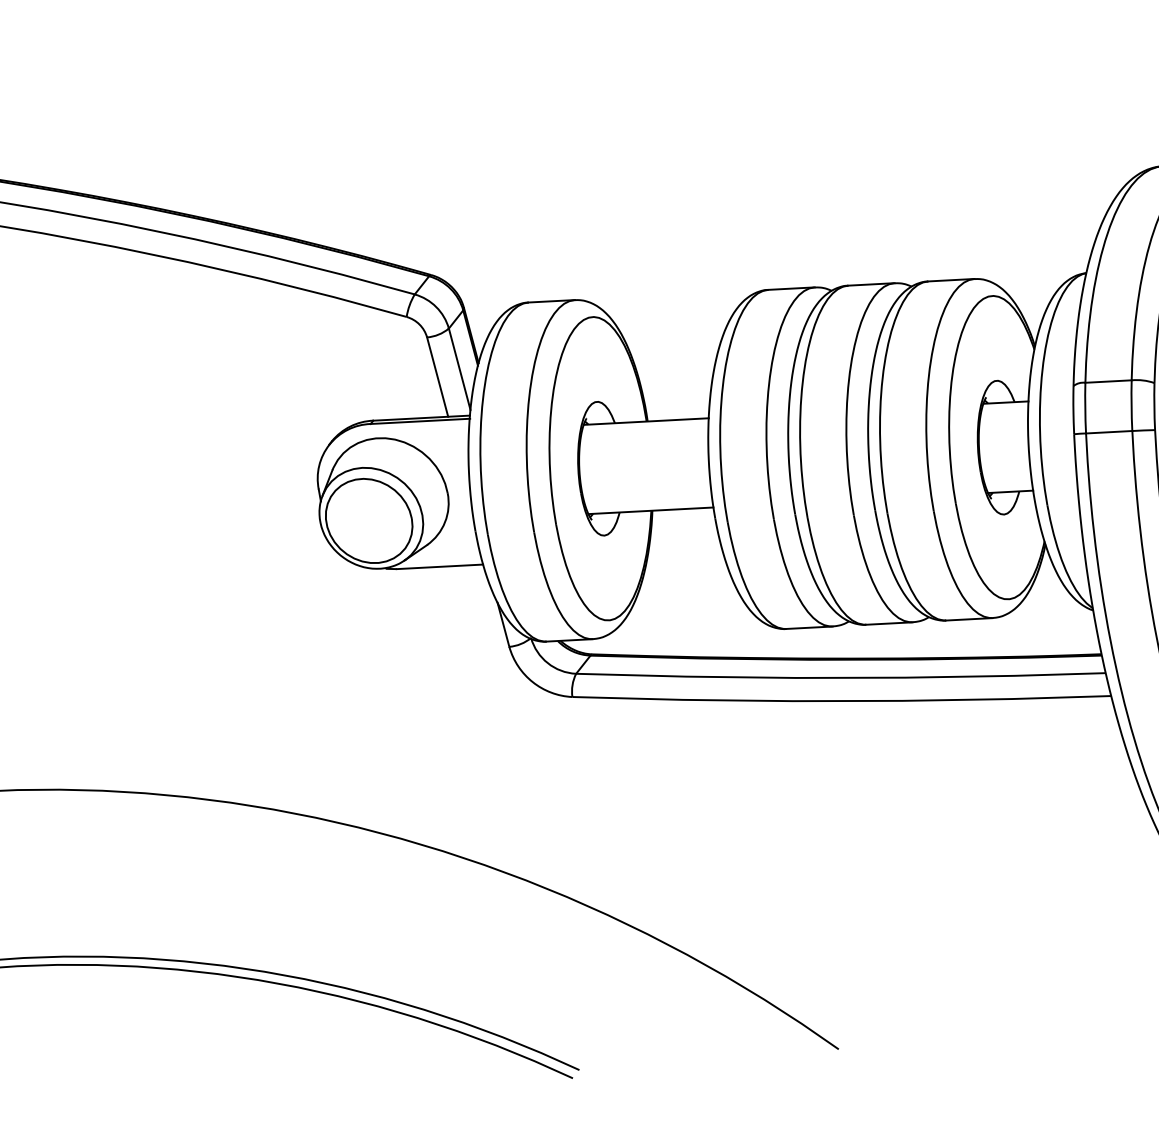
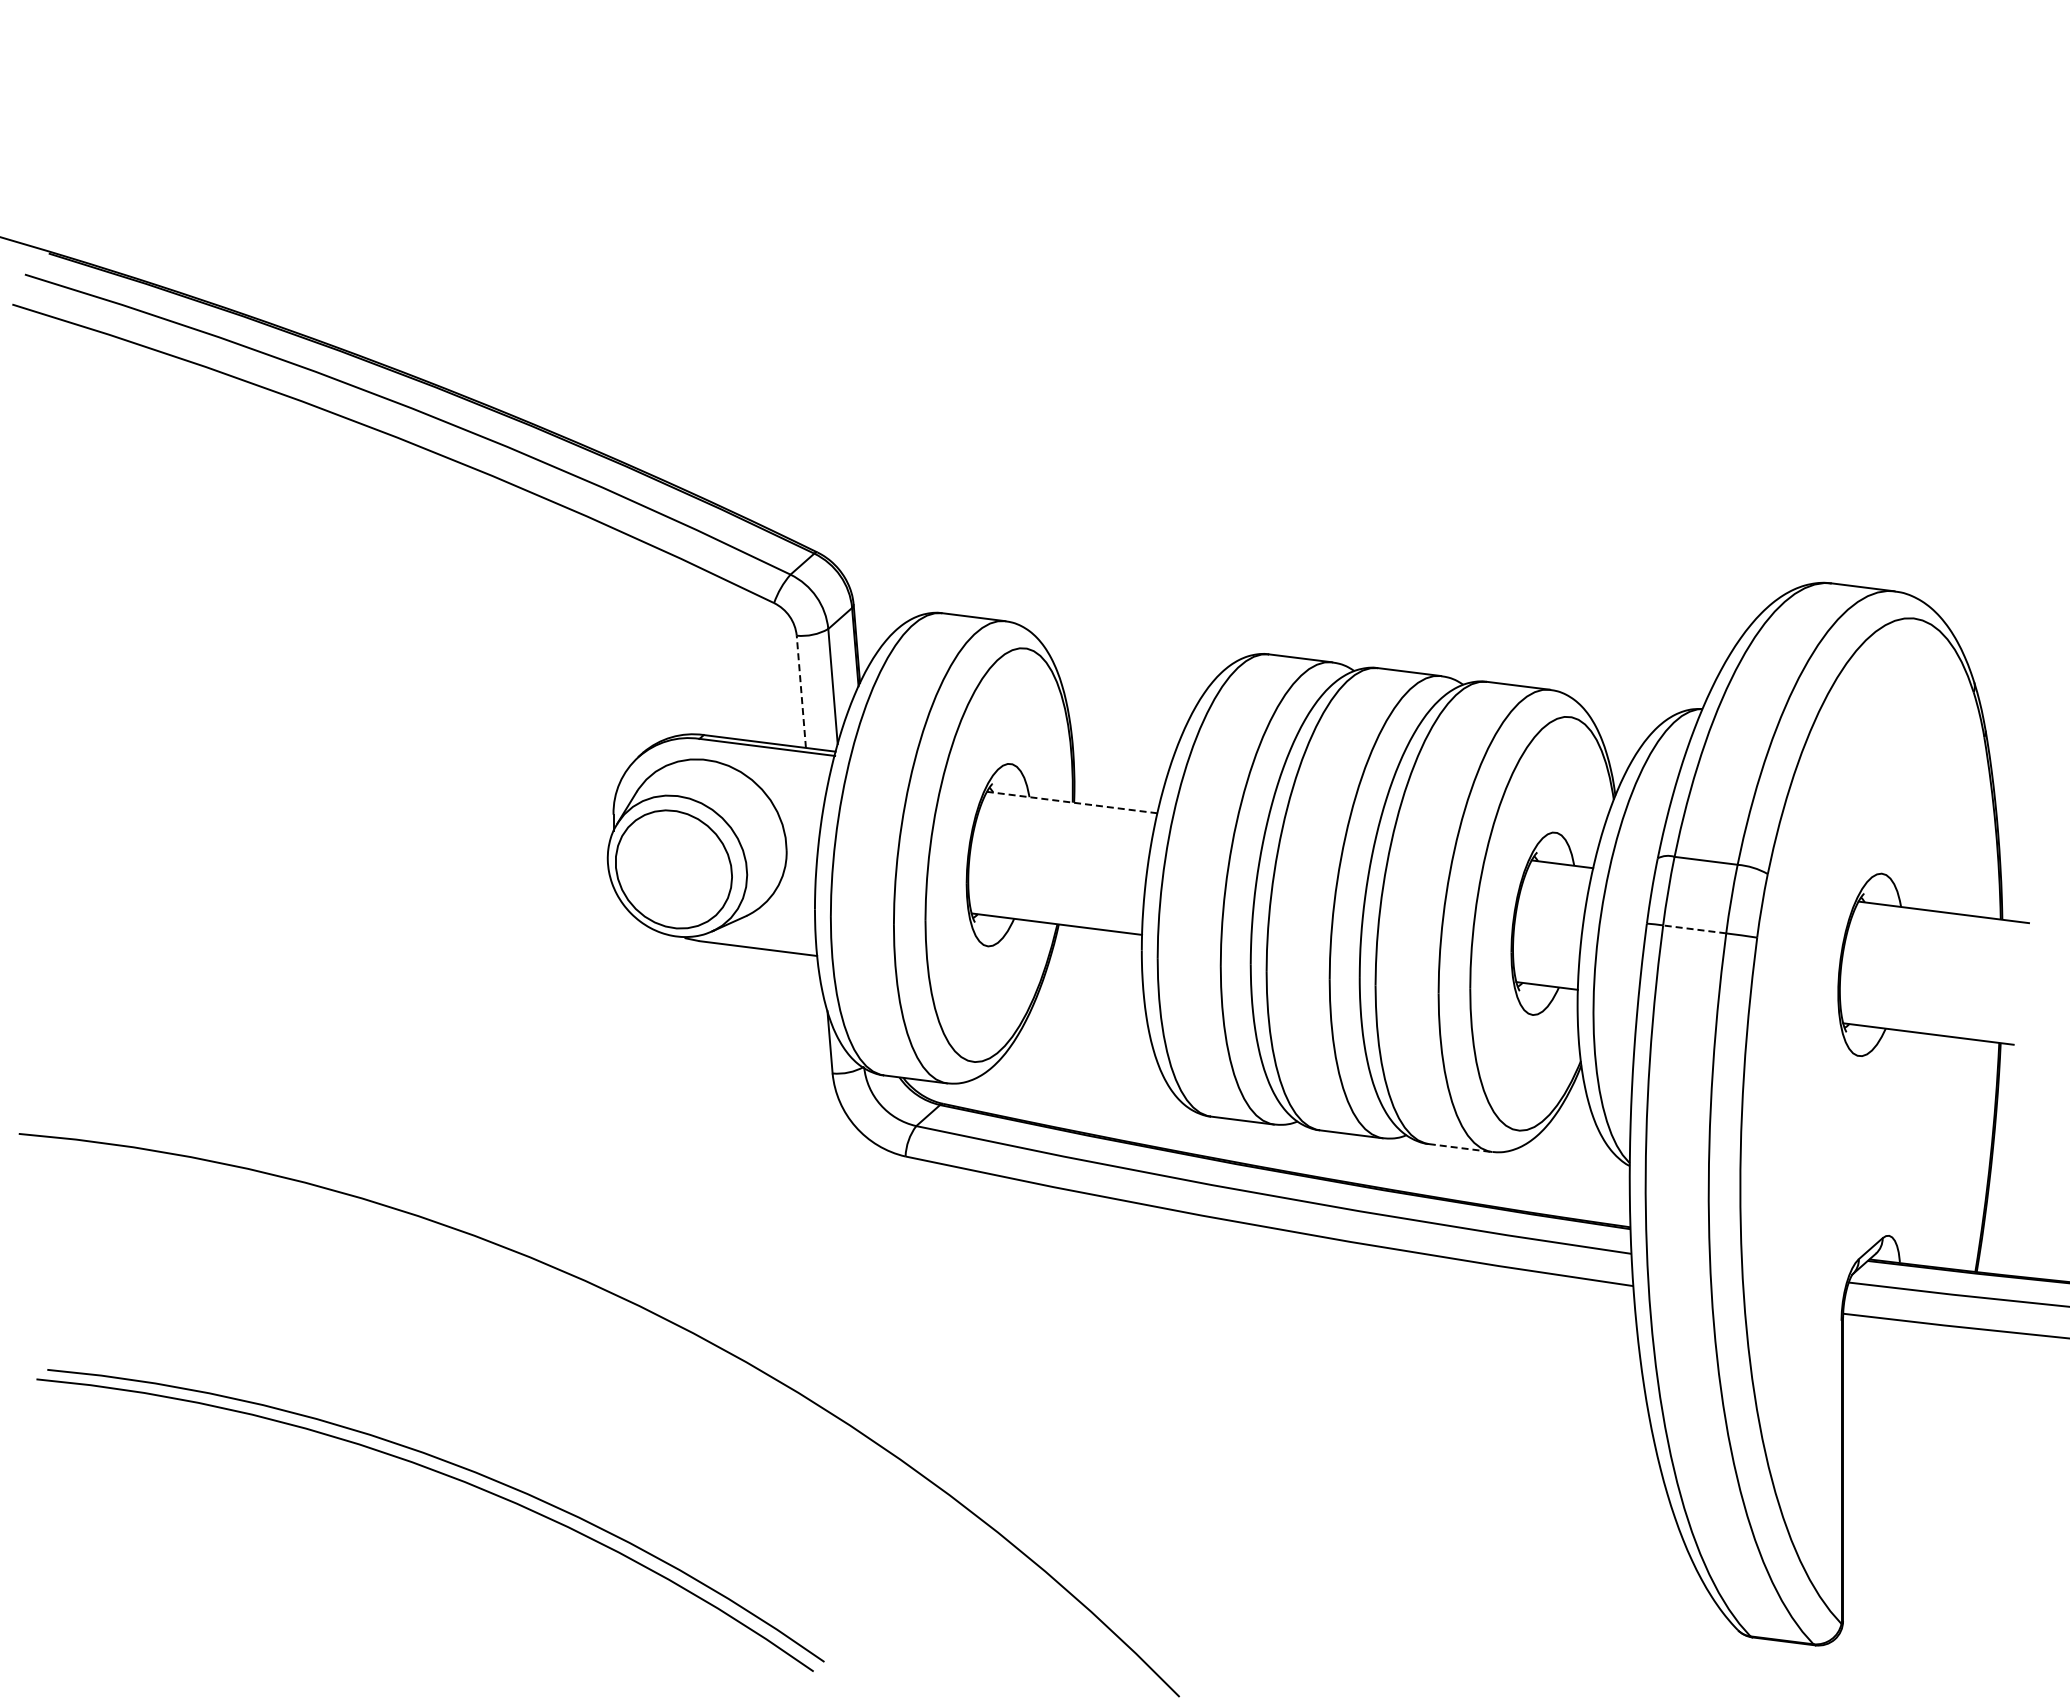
line: (437, 376) -> (801, 691), solid -> dashed
line: (646, 421) -> (1072, 802), solid -> dashed
line: (1109, 432) -> (1694, 929), solid -> dashed
line: (969, 619) -> (1460, 1148), solid -> dashed

